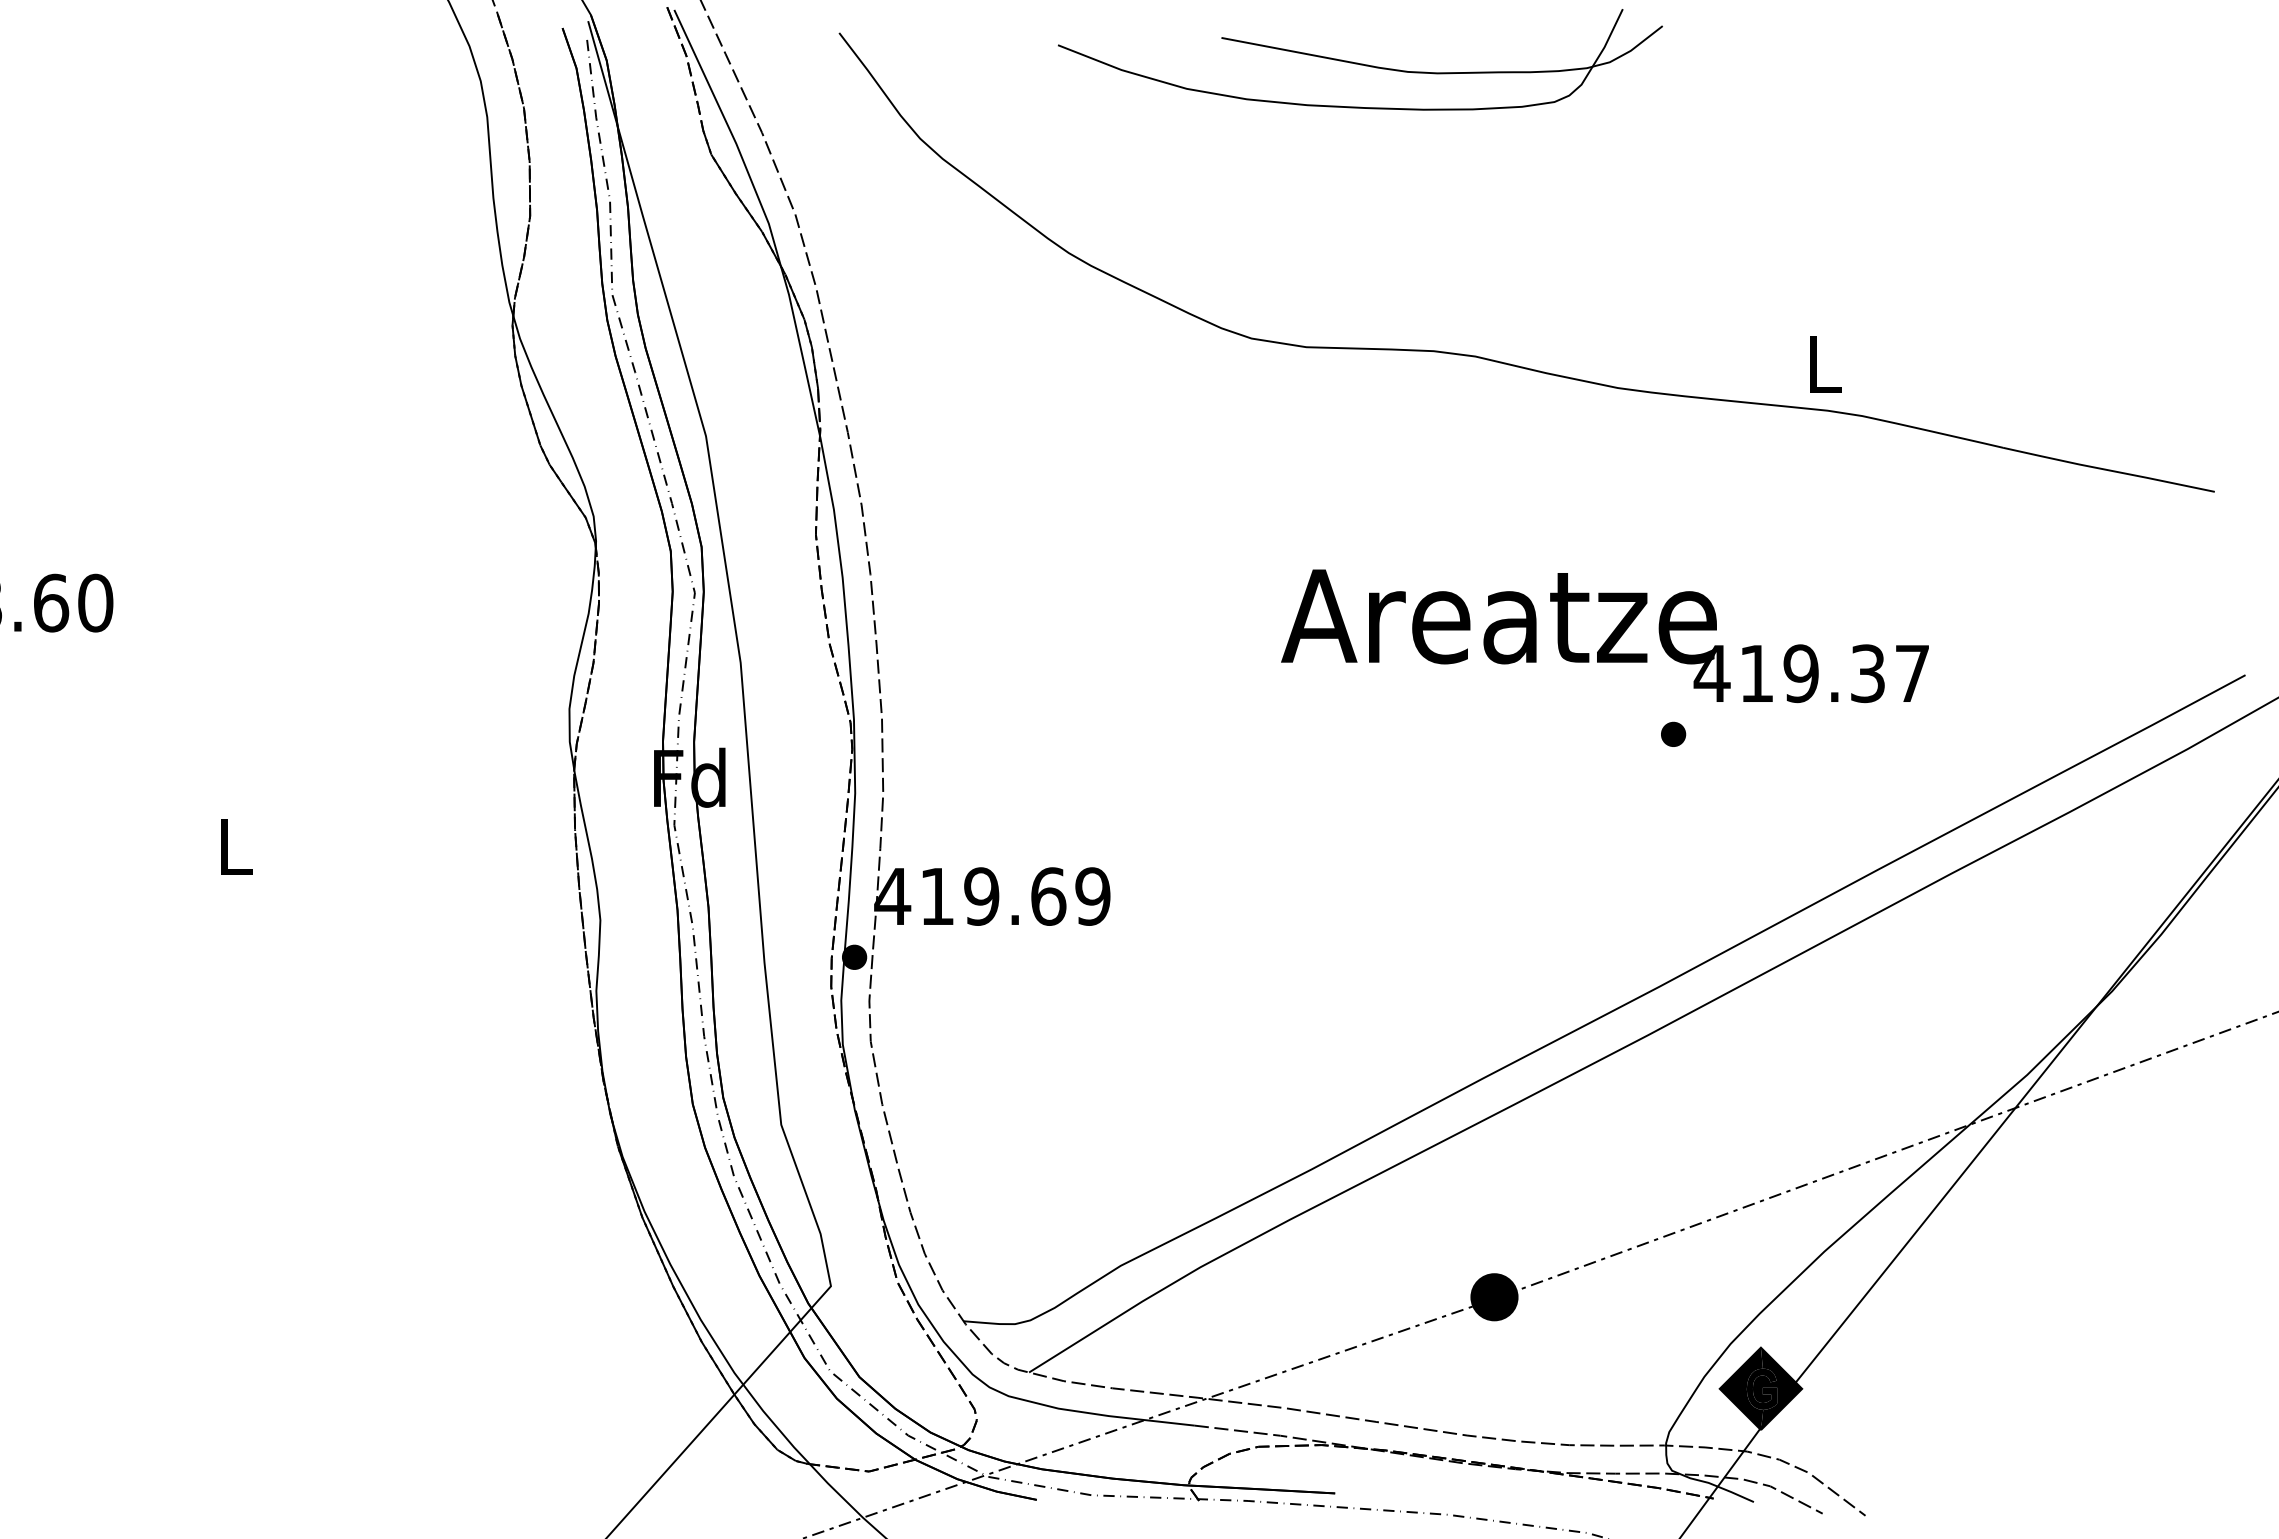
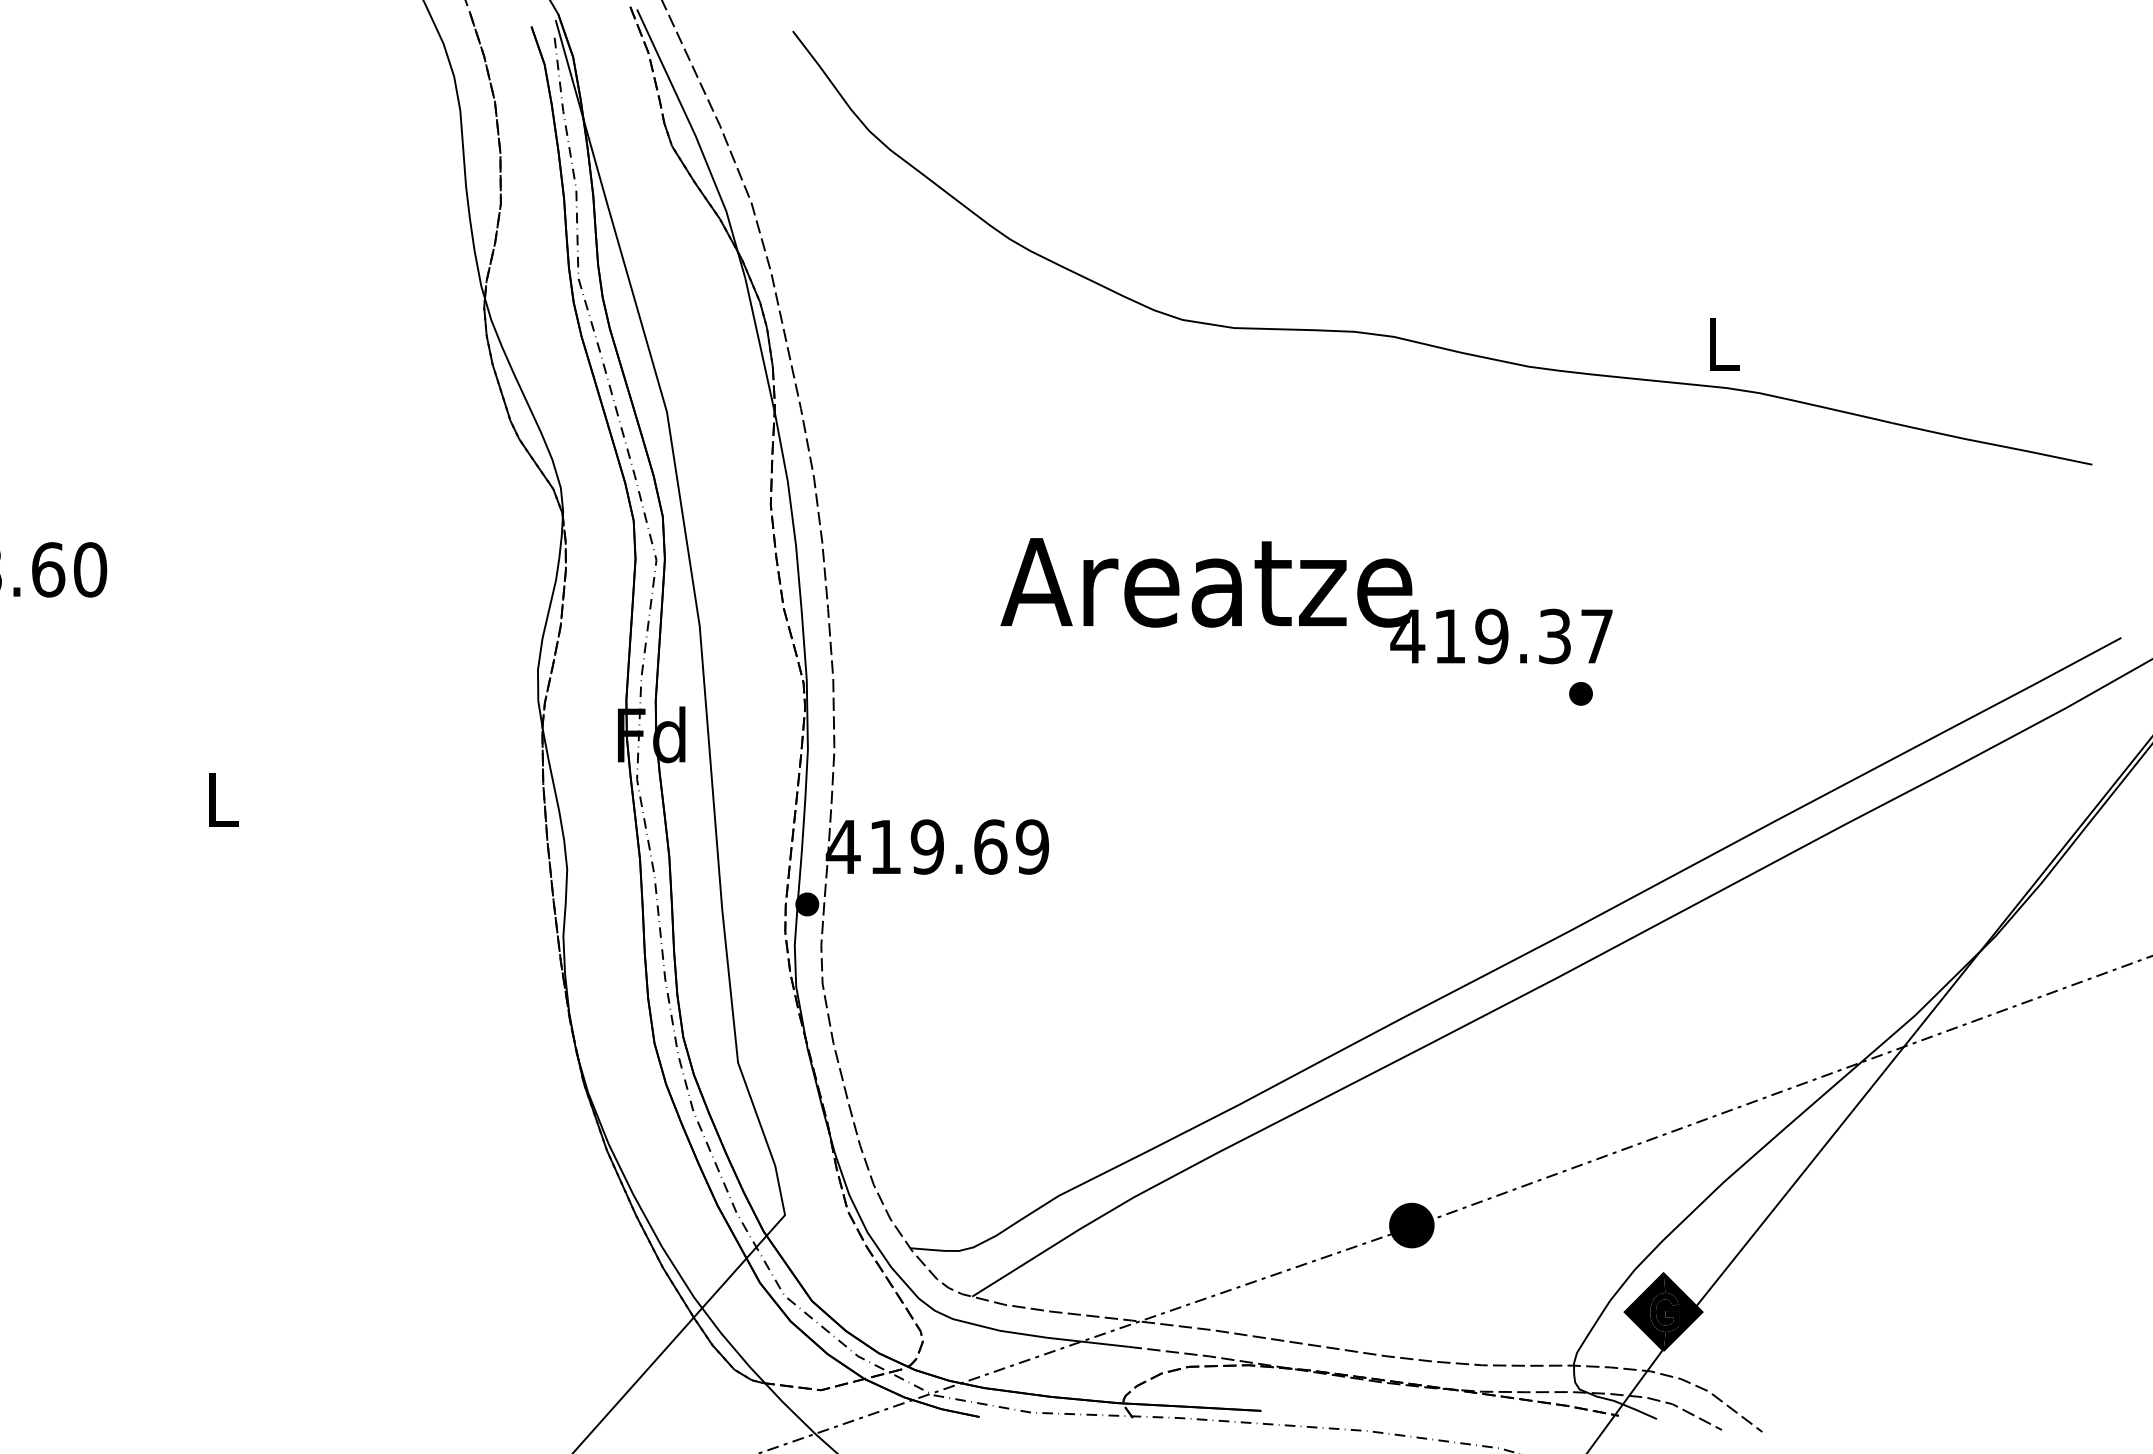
part: (1360, 59) -> (1285, 56), removed
text: (1604, 636) -> (1306, 601), moved

